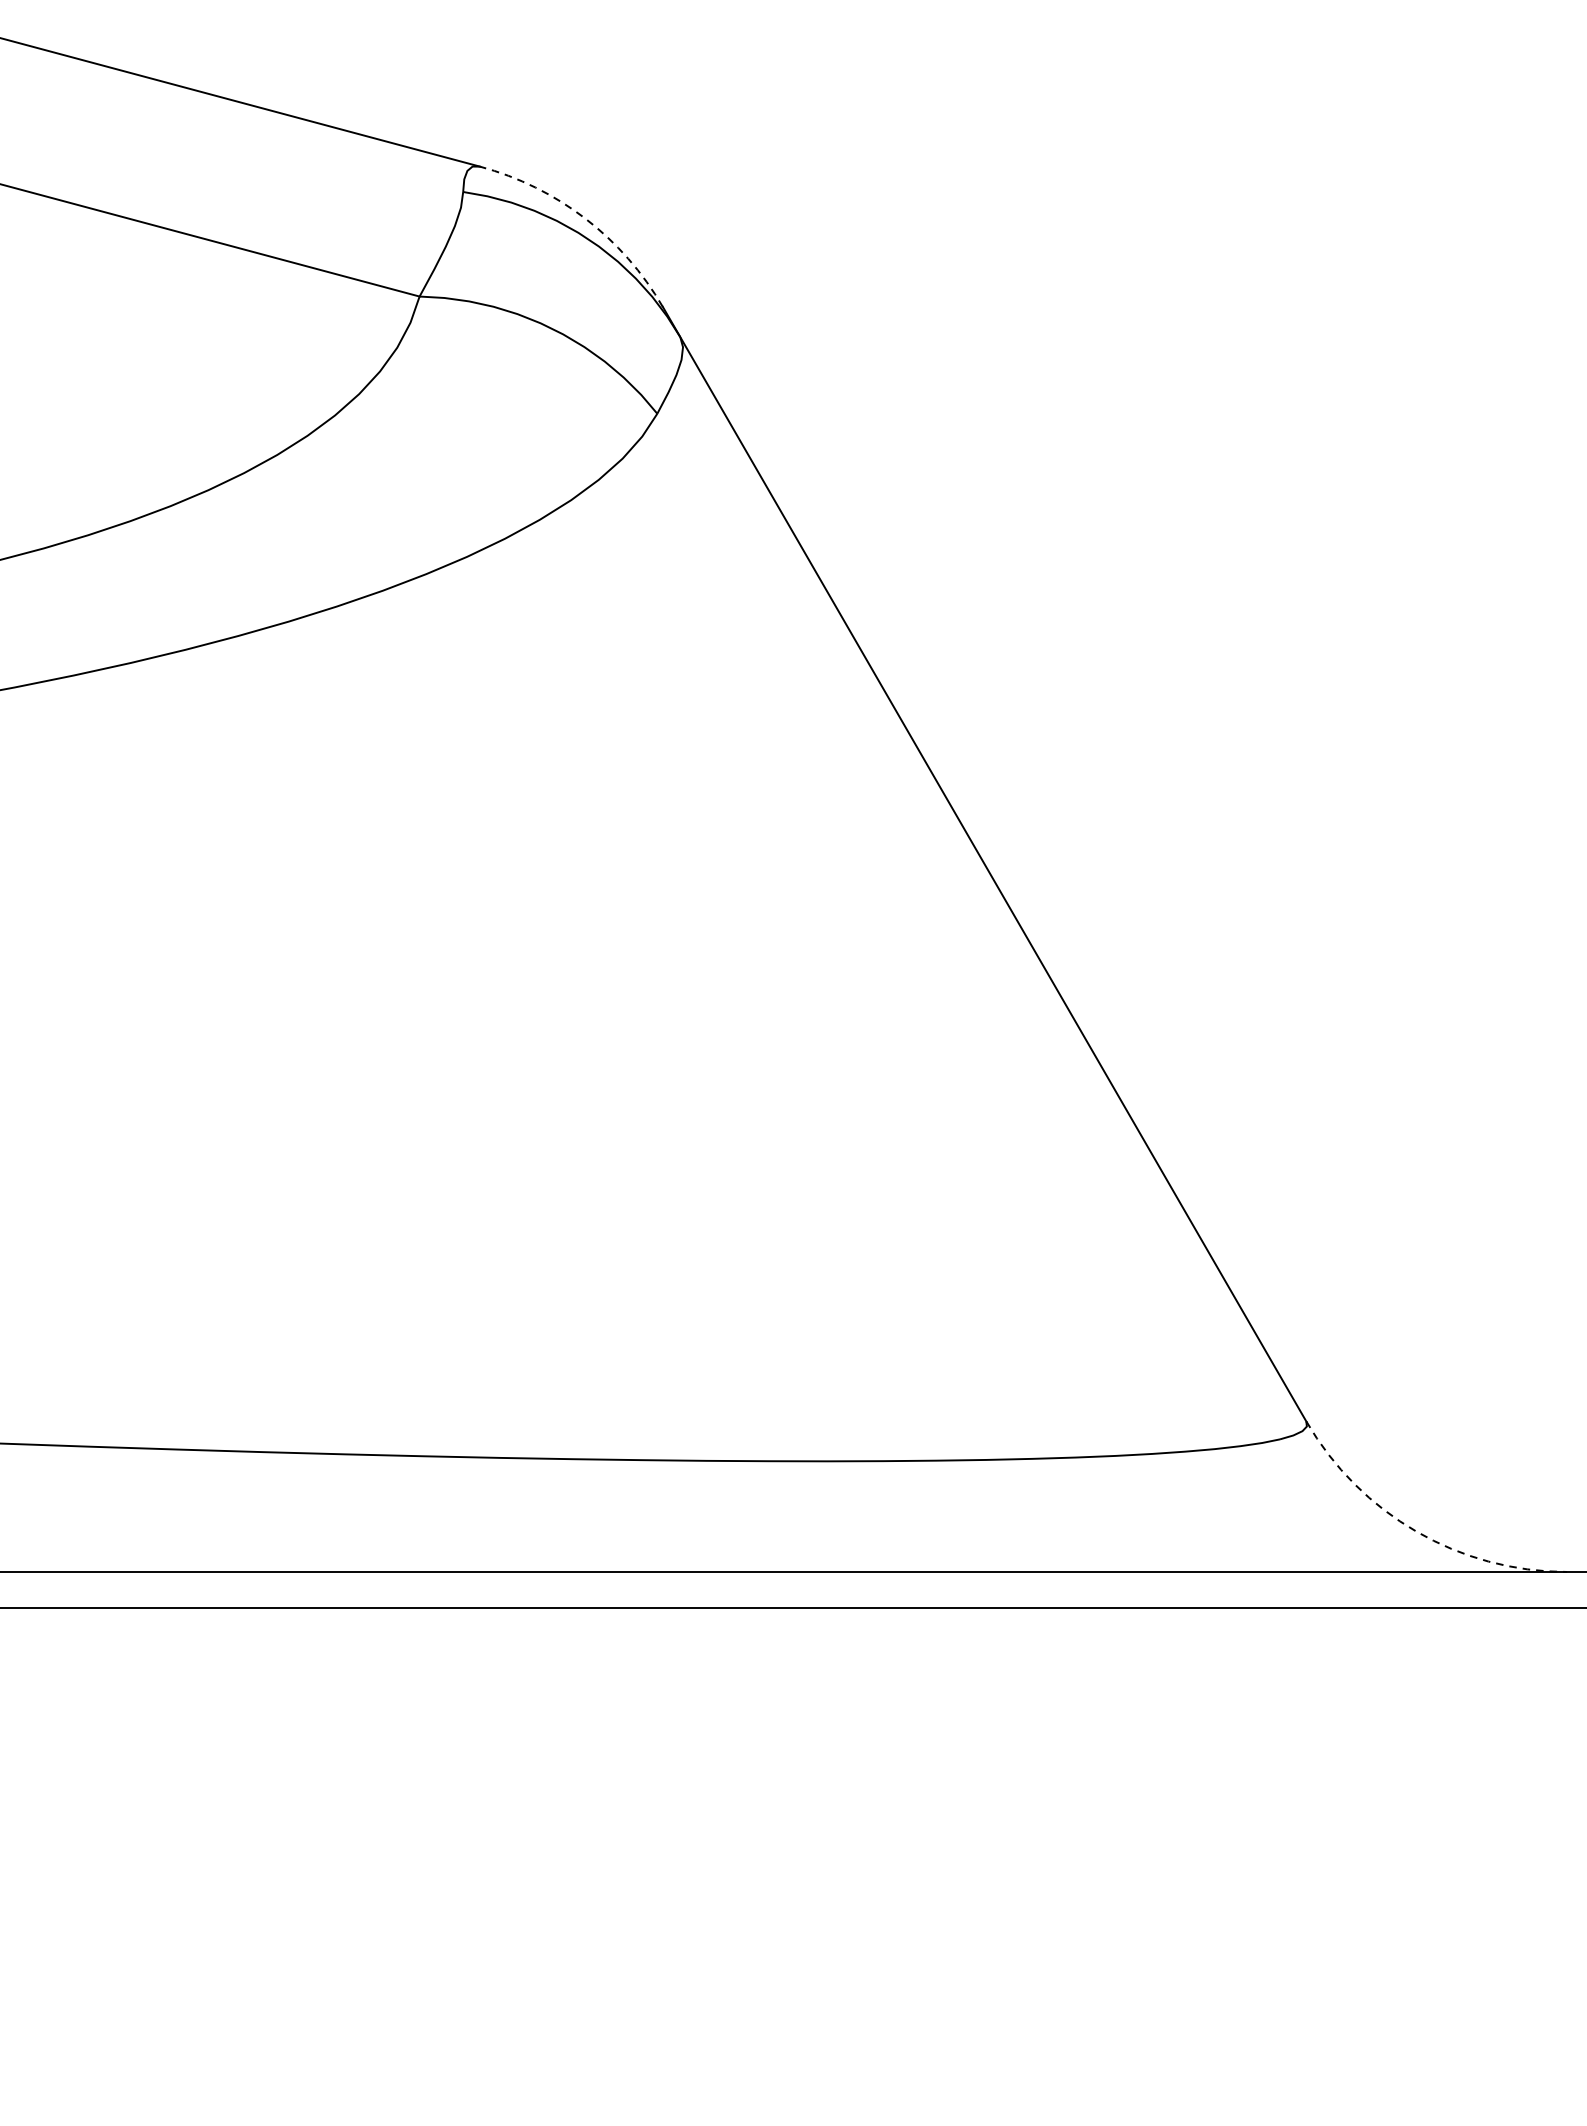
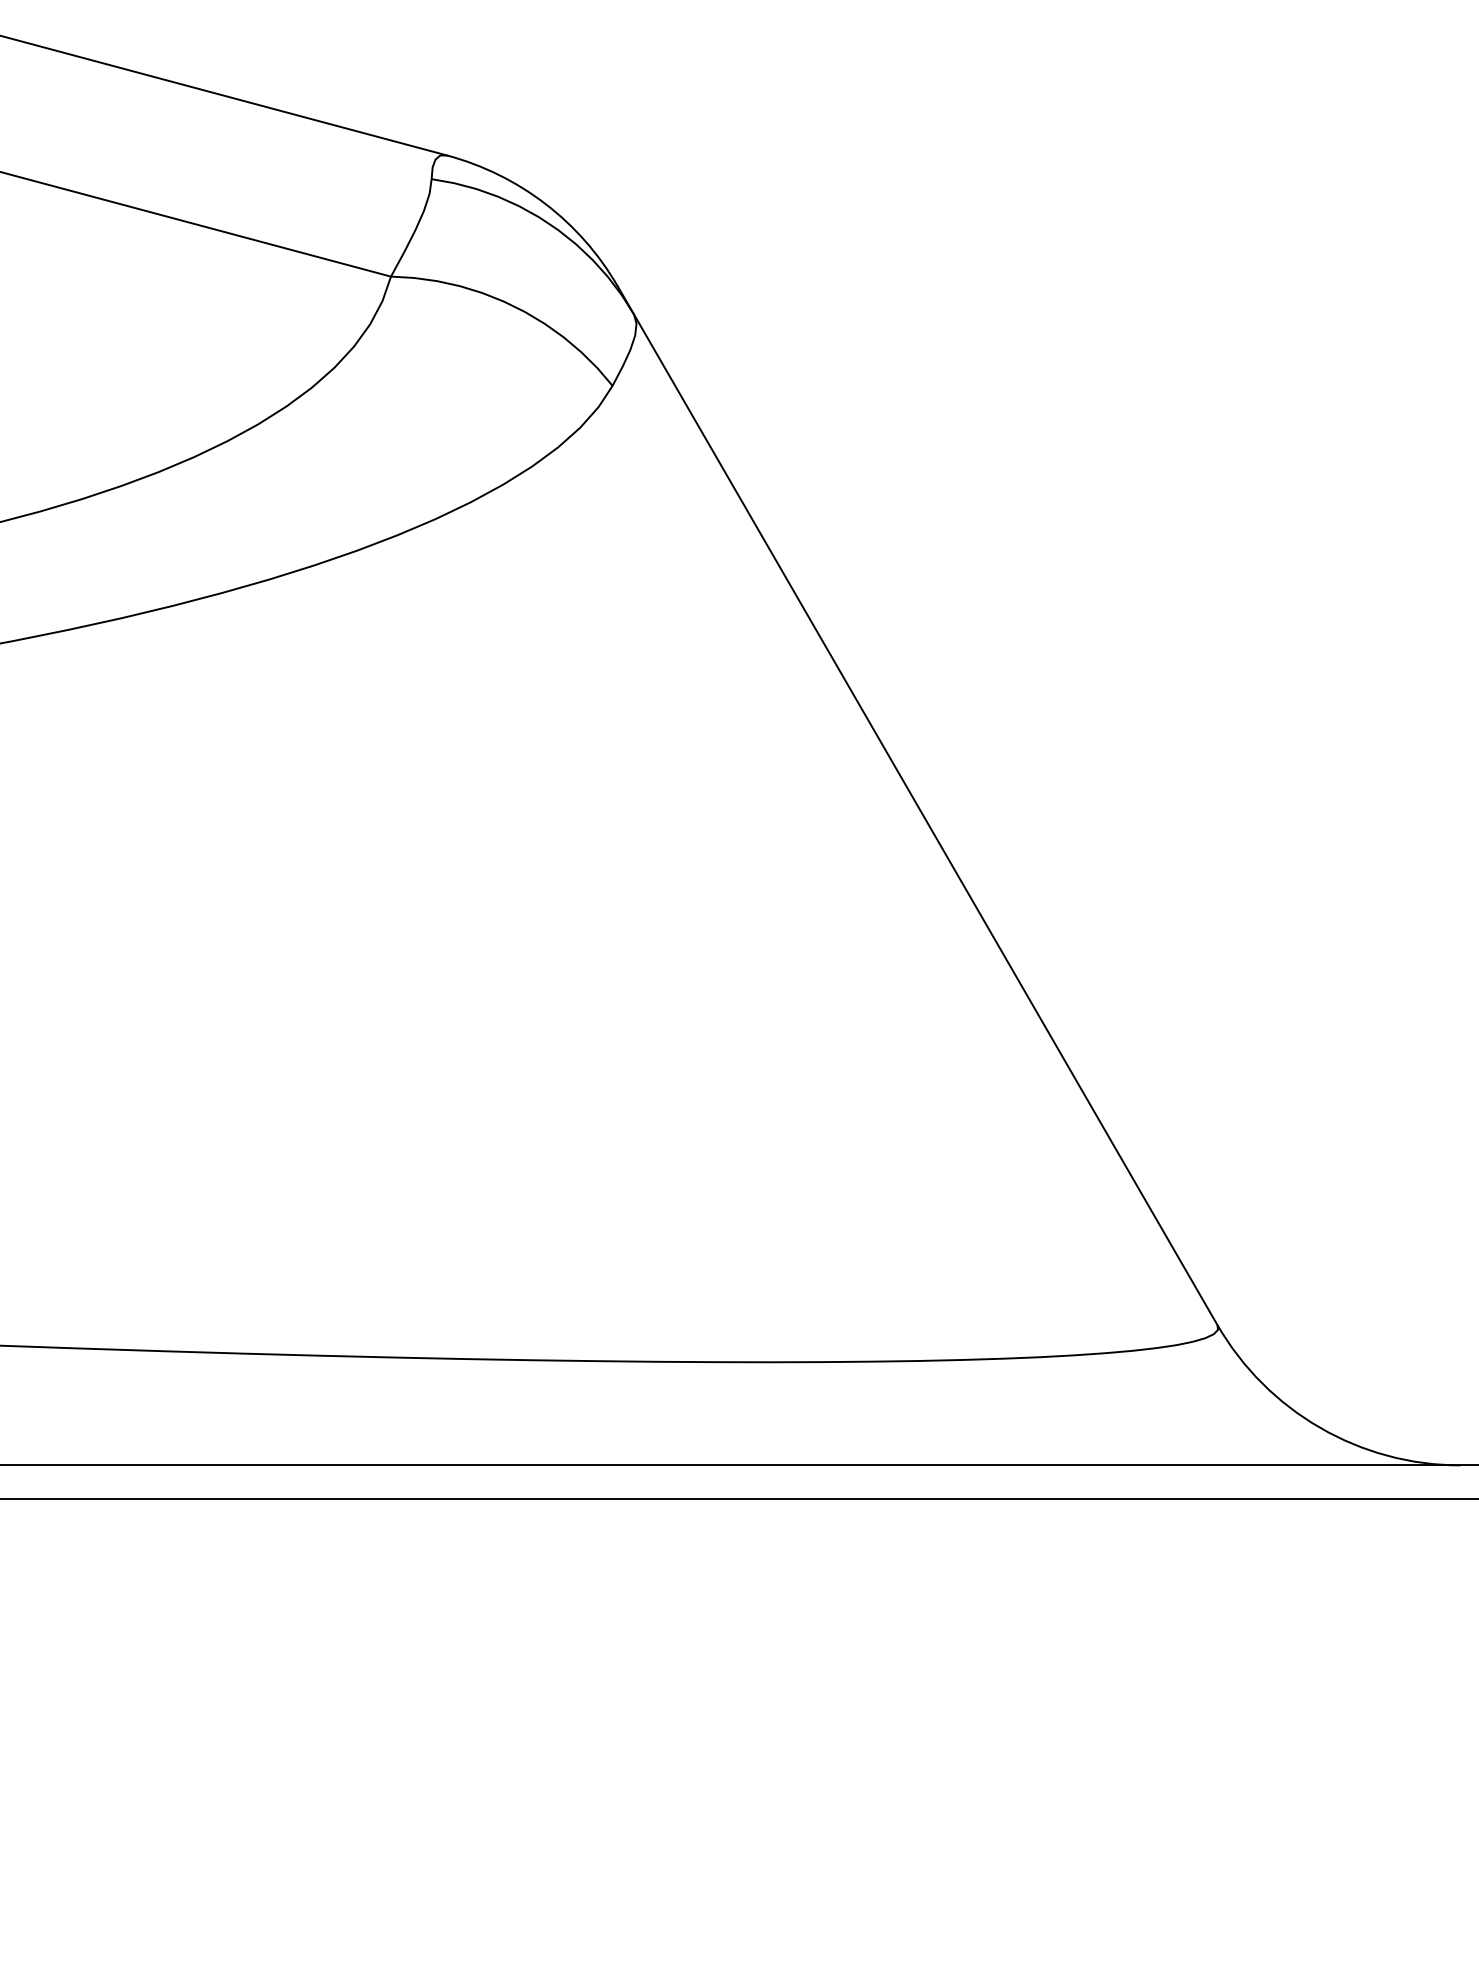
arc: (585, 218) -> (545, 203), dashed -> solid
arc: (1416, 1531) -> (1320, 1427), dashed -> solid

